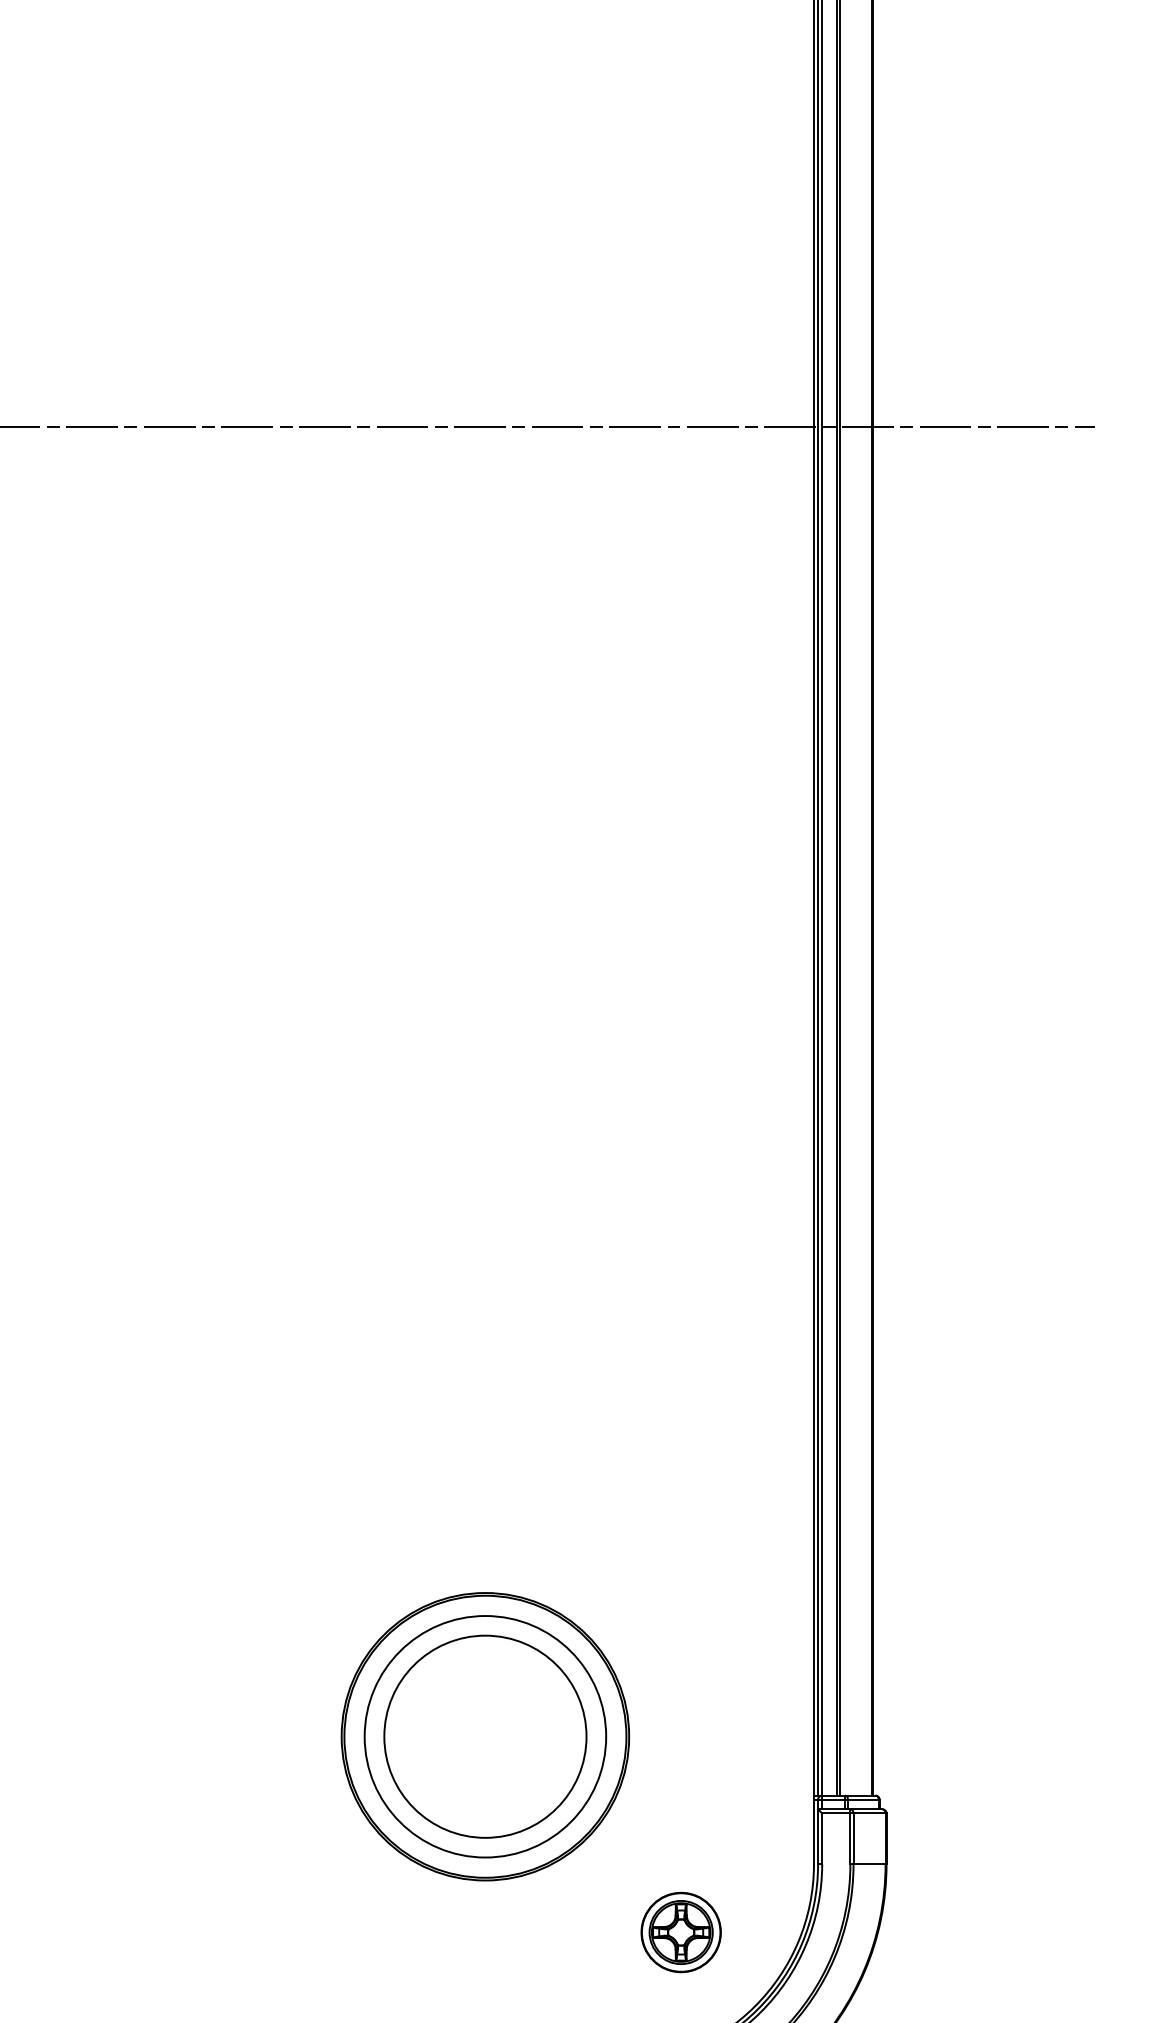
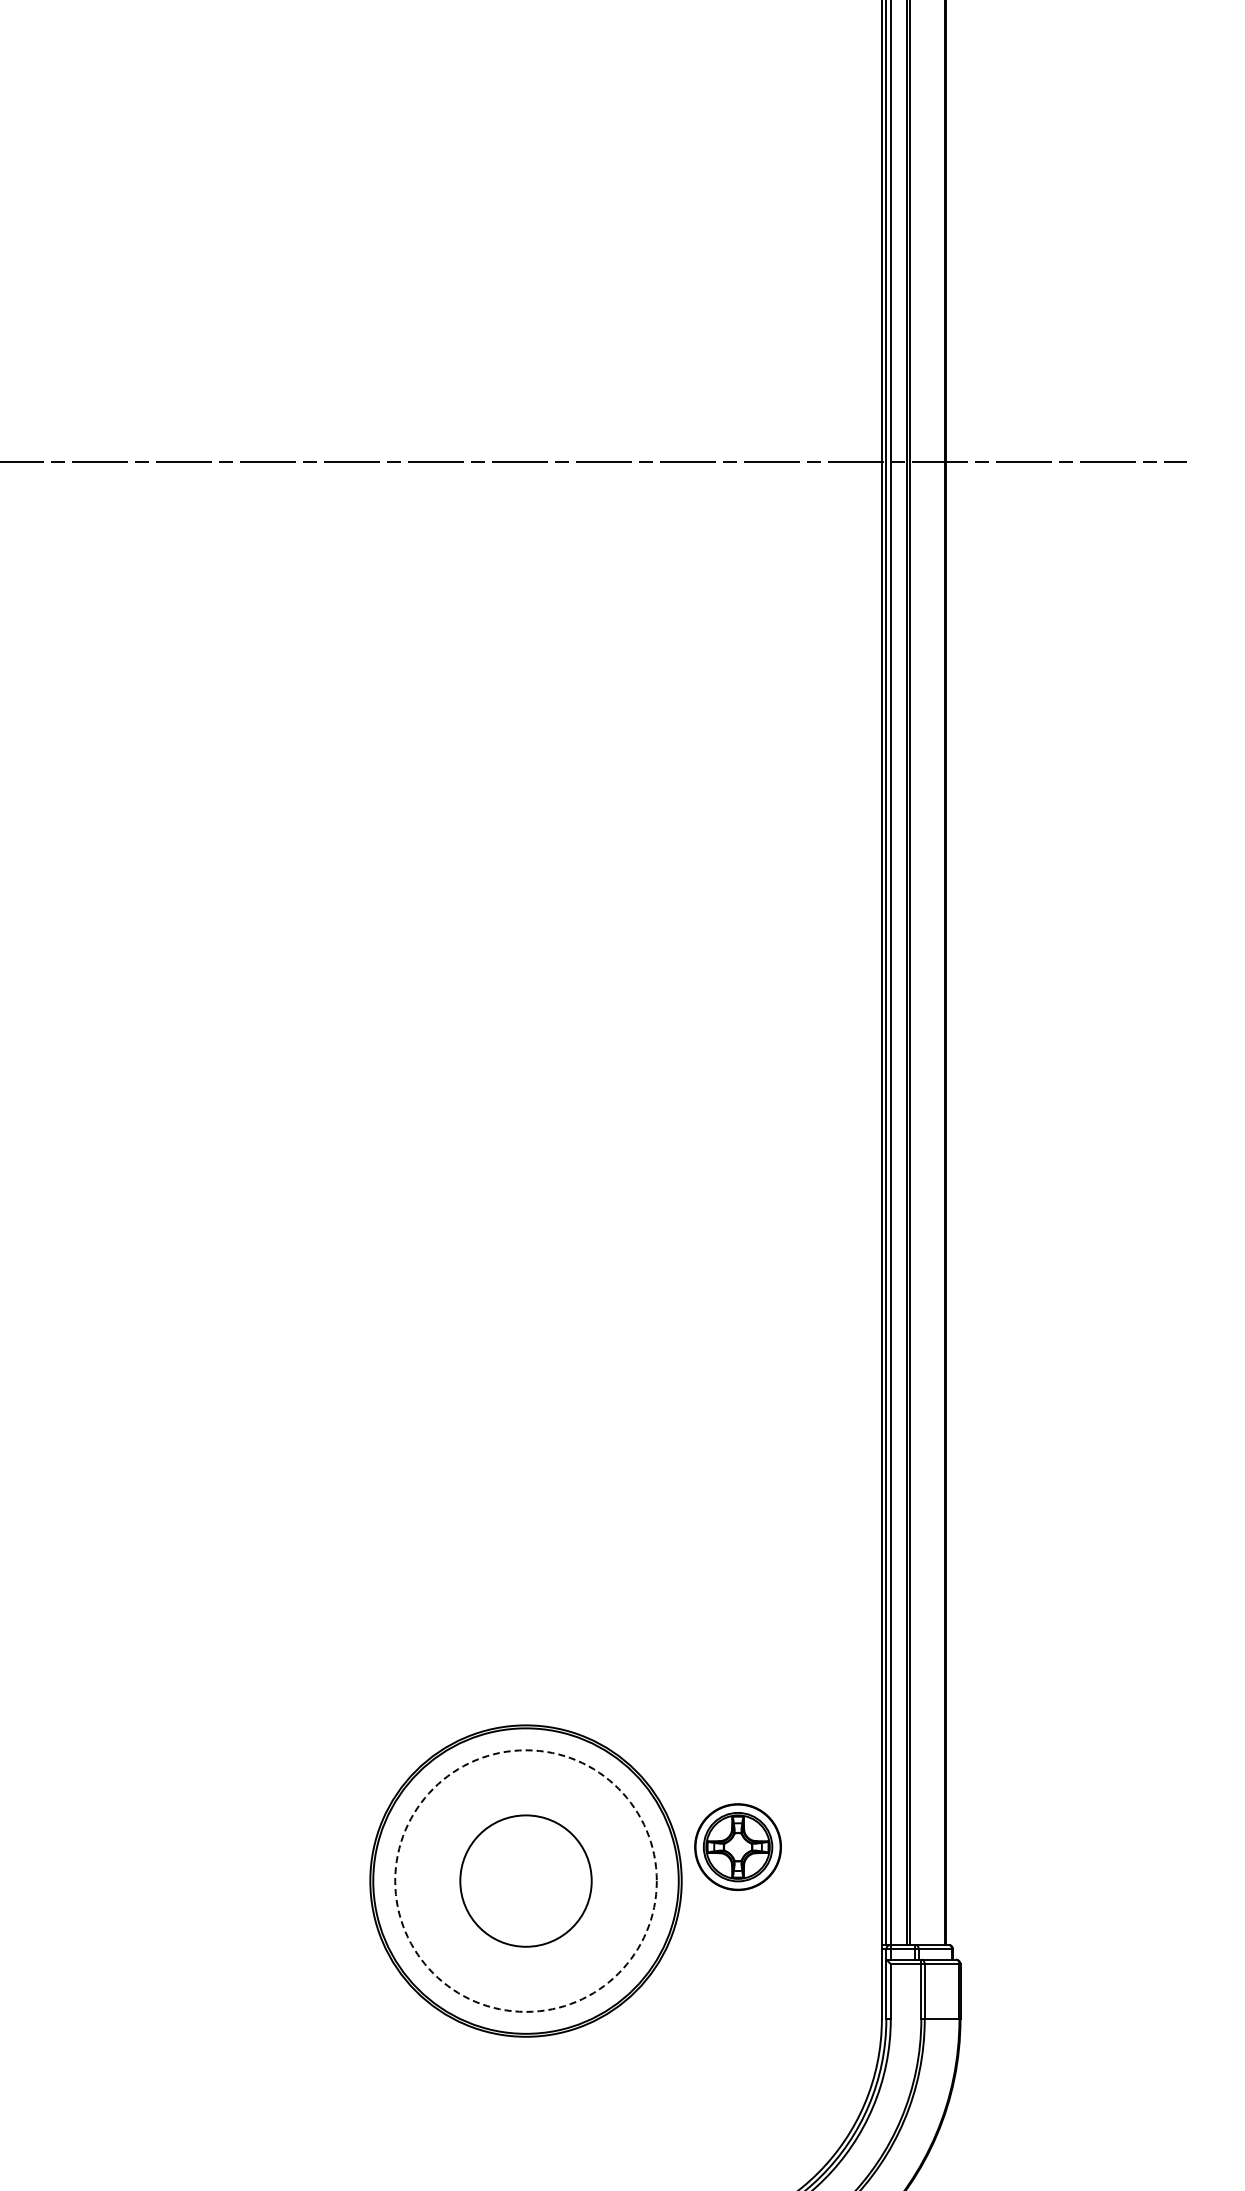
circle: (484, 1736) -> (525, 1880), size x0.6
circle: (484, 1736) -> (525, 1880), solid -> dashed
part: (680, 1931) -> (737, 1846), moved

